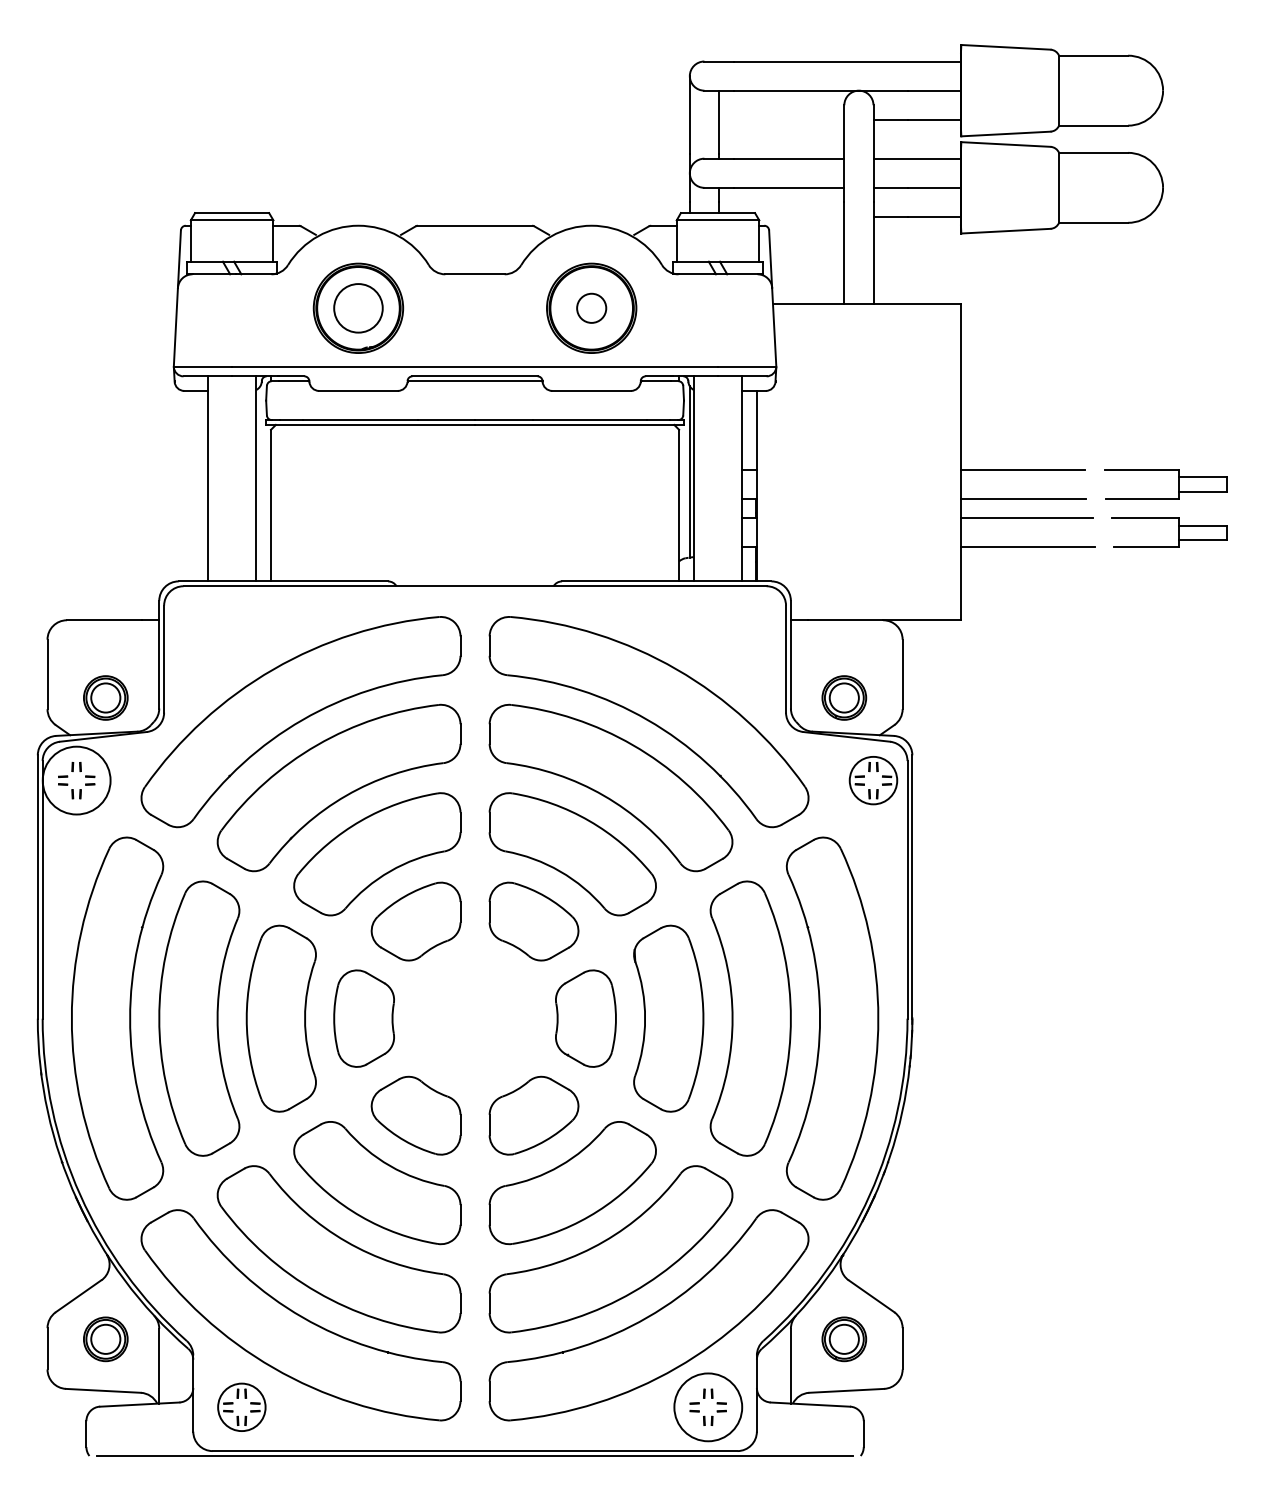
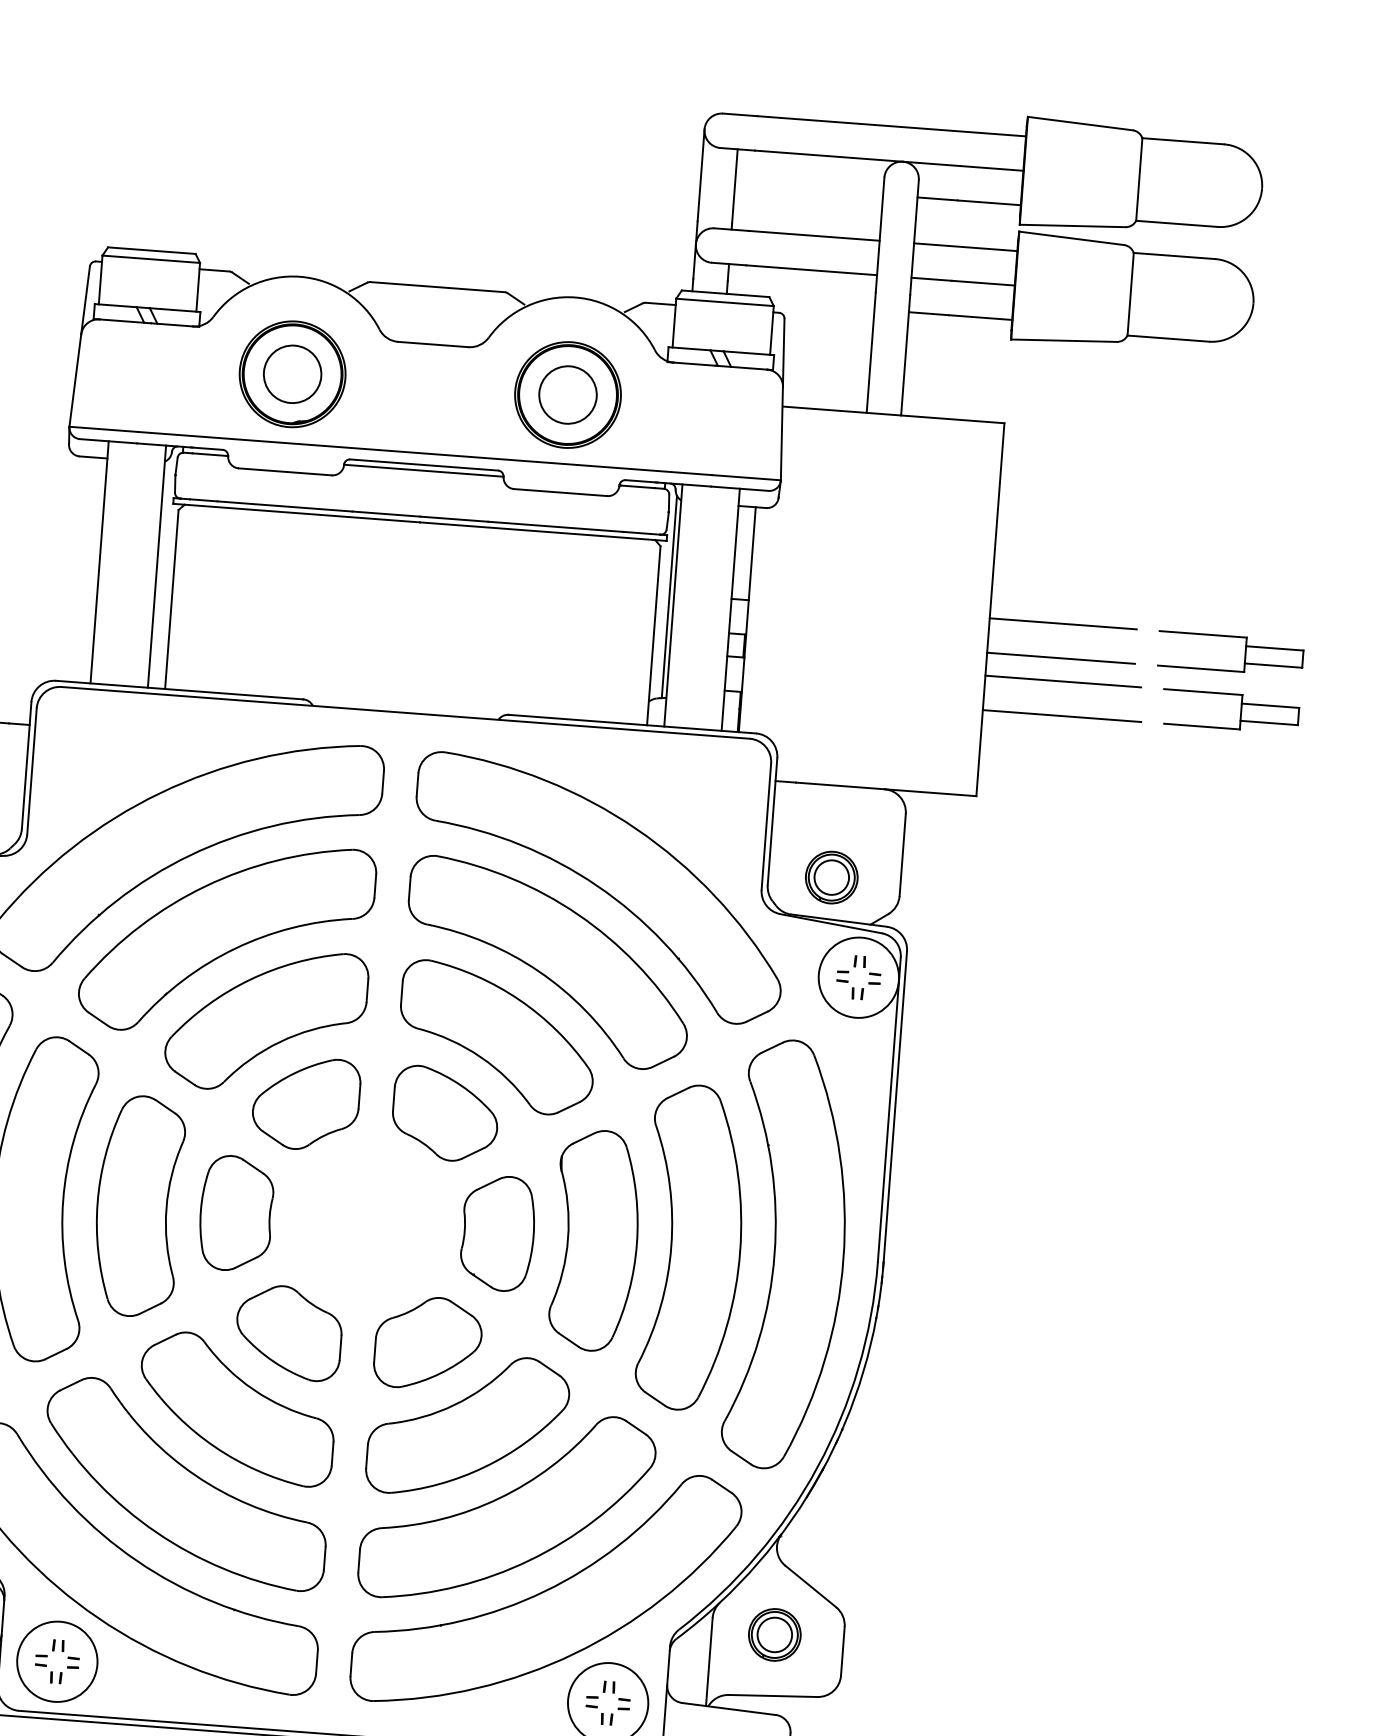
circle: (591, 308) -> (567, 395), size x1.67
circle: (873, 780) -> (858, 977), size x1.43
circle: (241, 1407) -> (56, 1661), size x1.43

